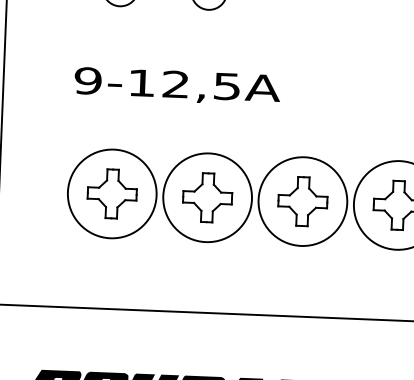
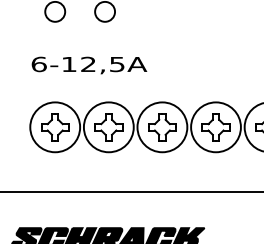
text: (87, 80) -> (38, 64), 9-12,5A -> 6-12,5A

